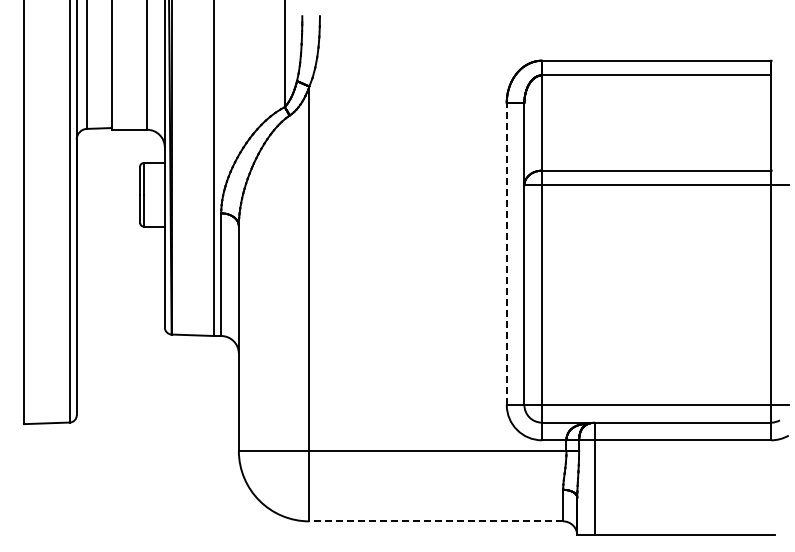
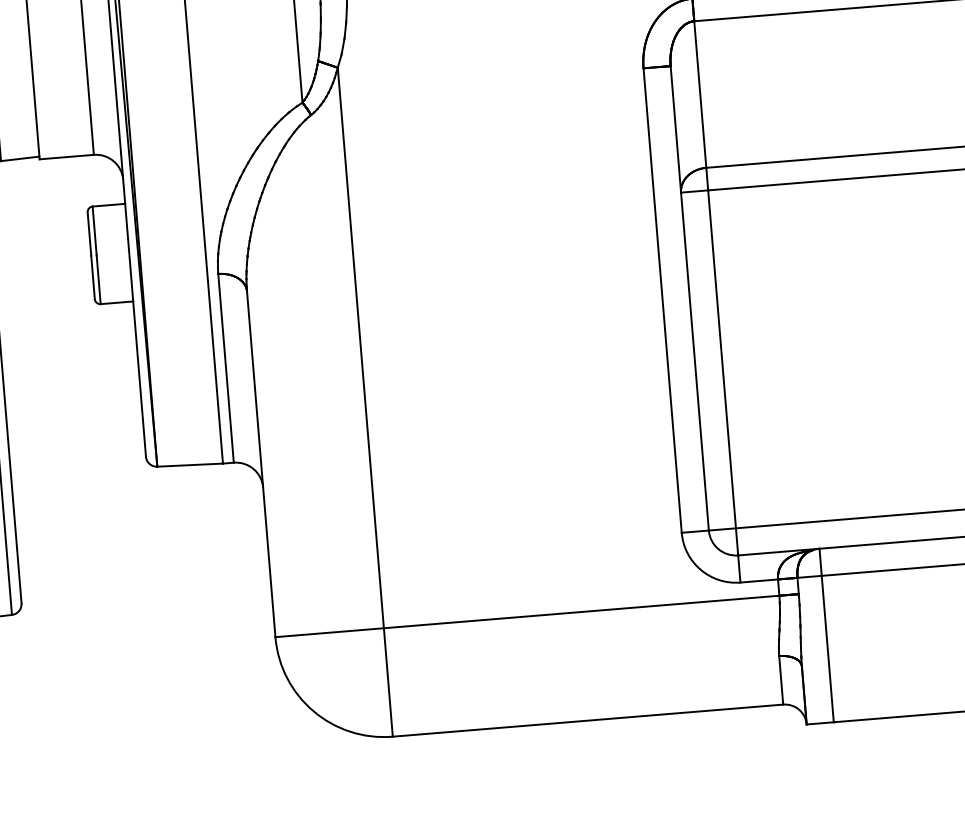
line: (506, 254) -> (662, 301), dashed -> solid
line: (436, 521) -> (588, 720), dashed -> solid

